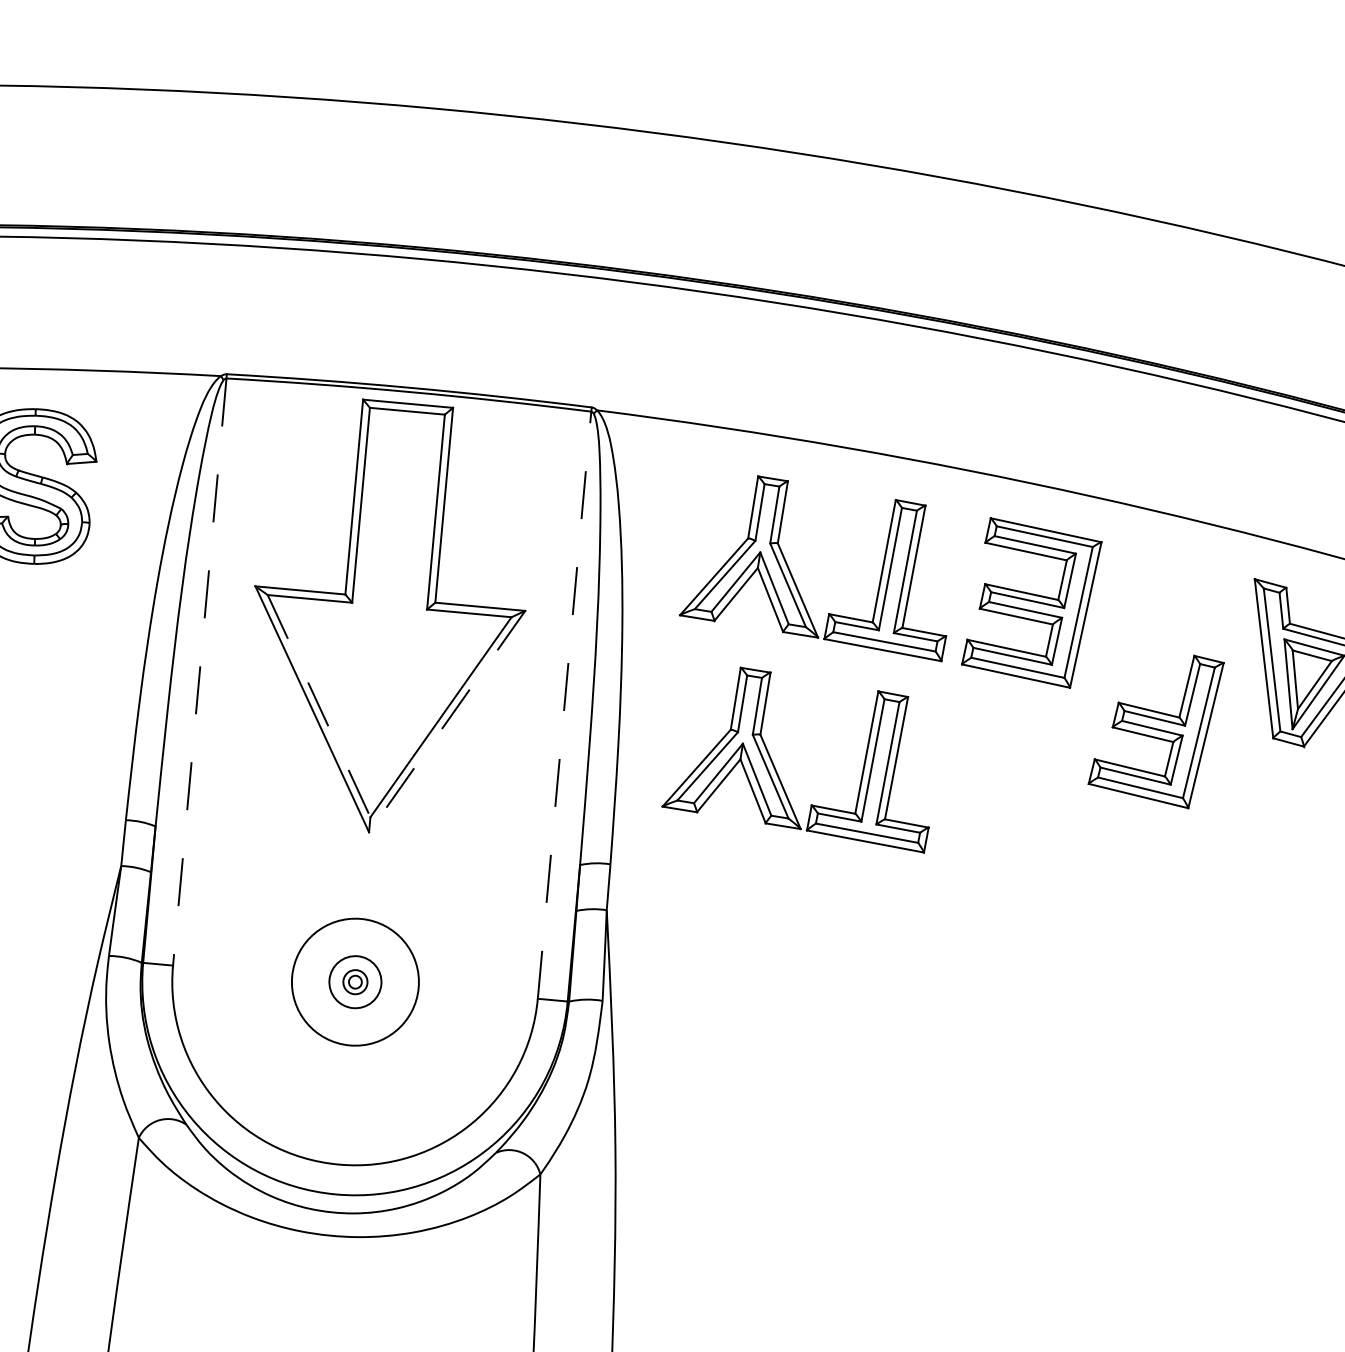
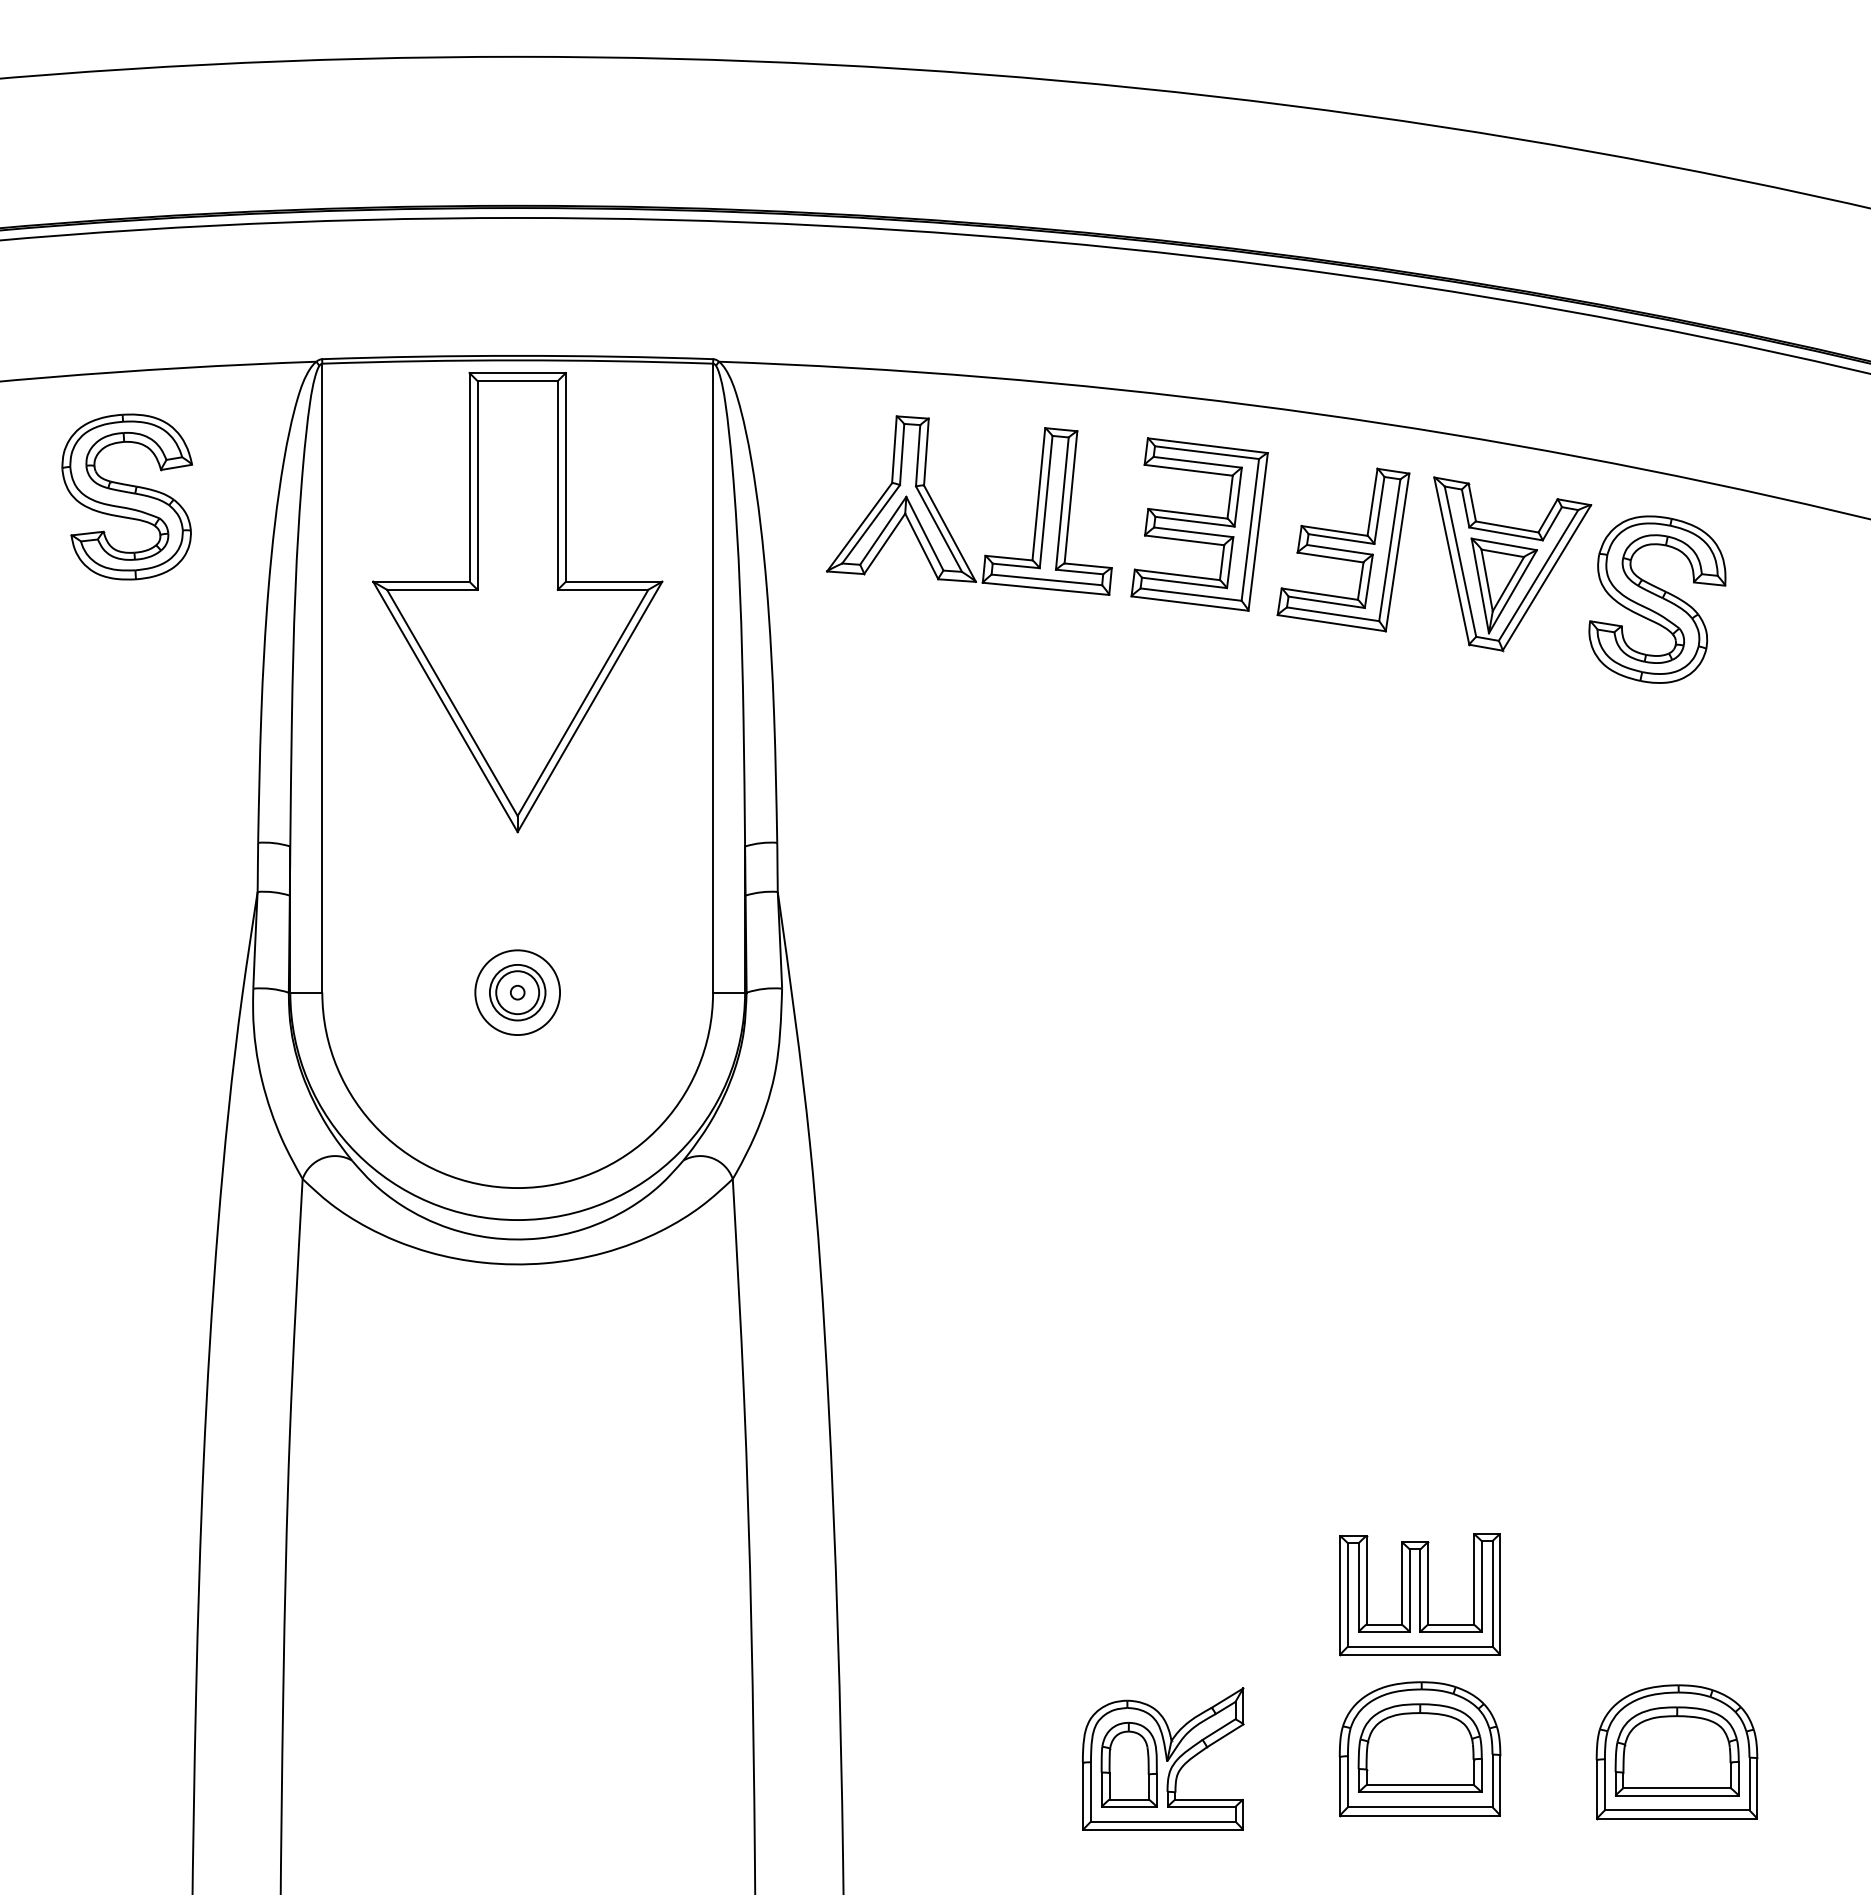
line: (199, 672) -> (322, 678), dashed -> solid
line: (564, 704) -> (713, 677), dashed -> solid
line: (319, 705) -> (452, 702), dashed -> solid
line: (446, 721) -> (589, 706), dashed -> solid
part: (1155, 728) -> (1343, 549), moved
part: (775, 768) -> (943, 724), removed
circle: (355, 981) -> (517, 992), size x0.62
circle: (355, 981) -> (517, 992), size x1.67

